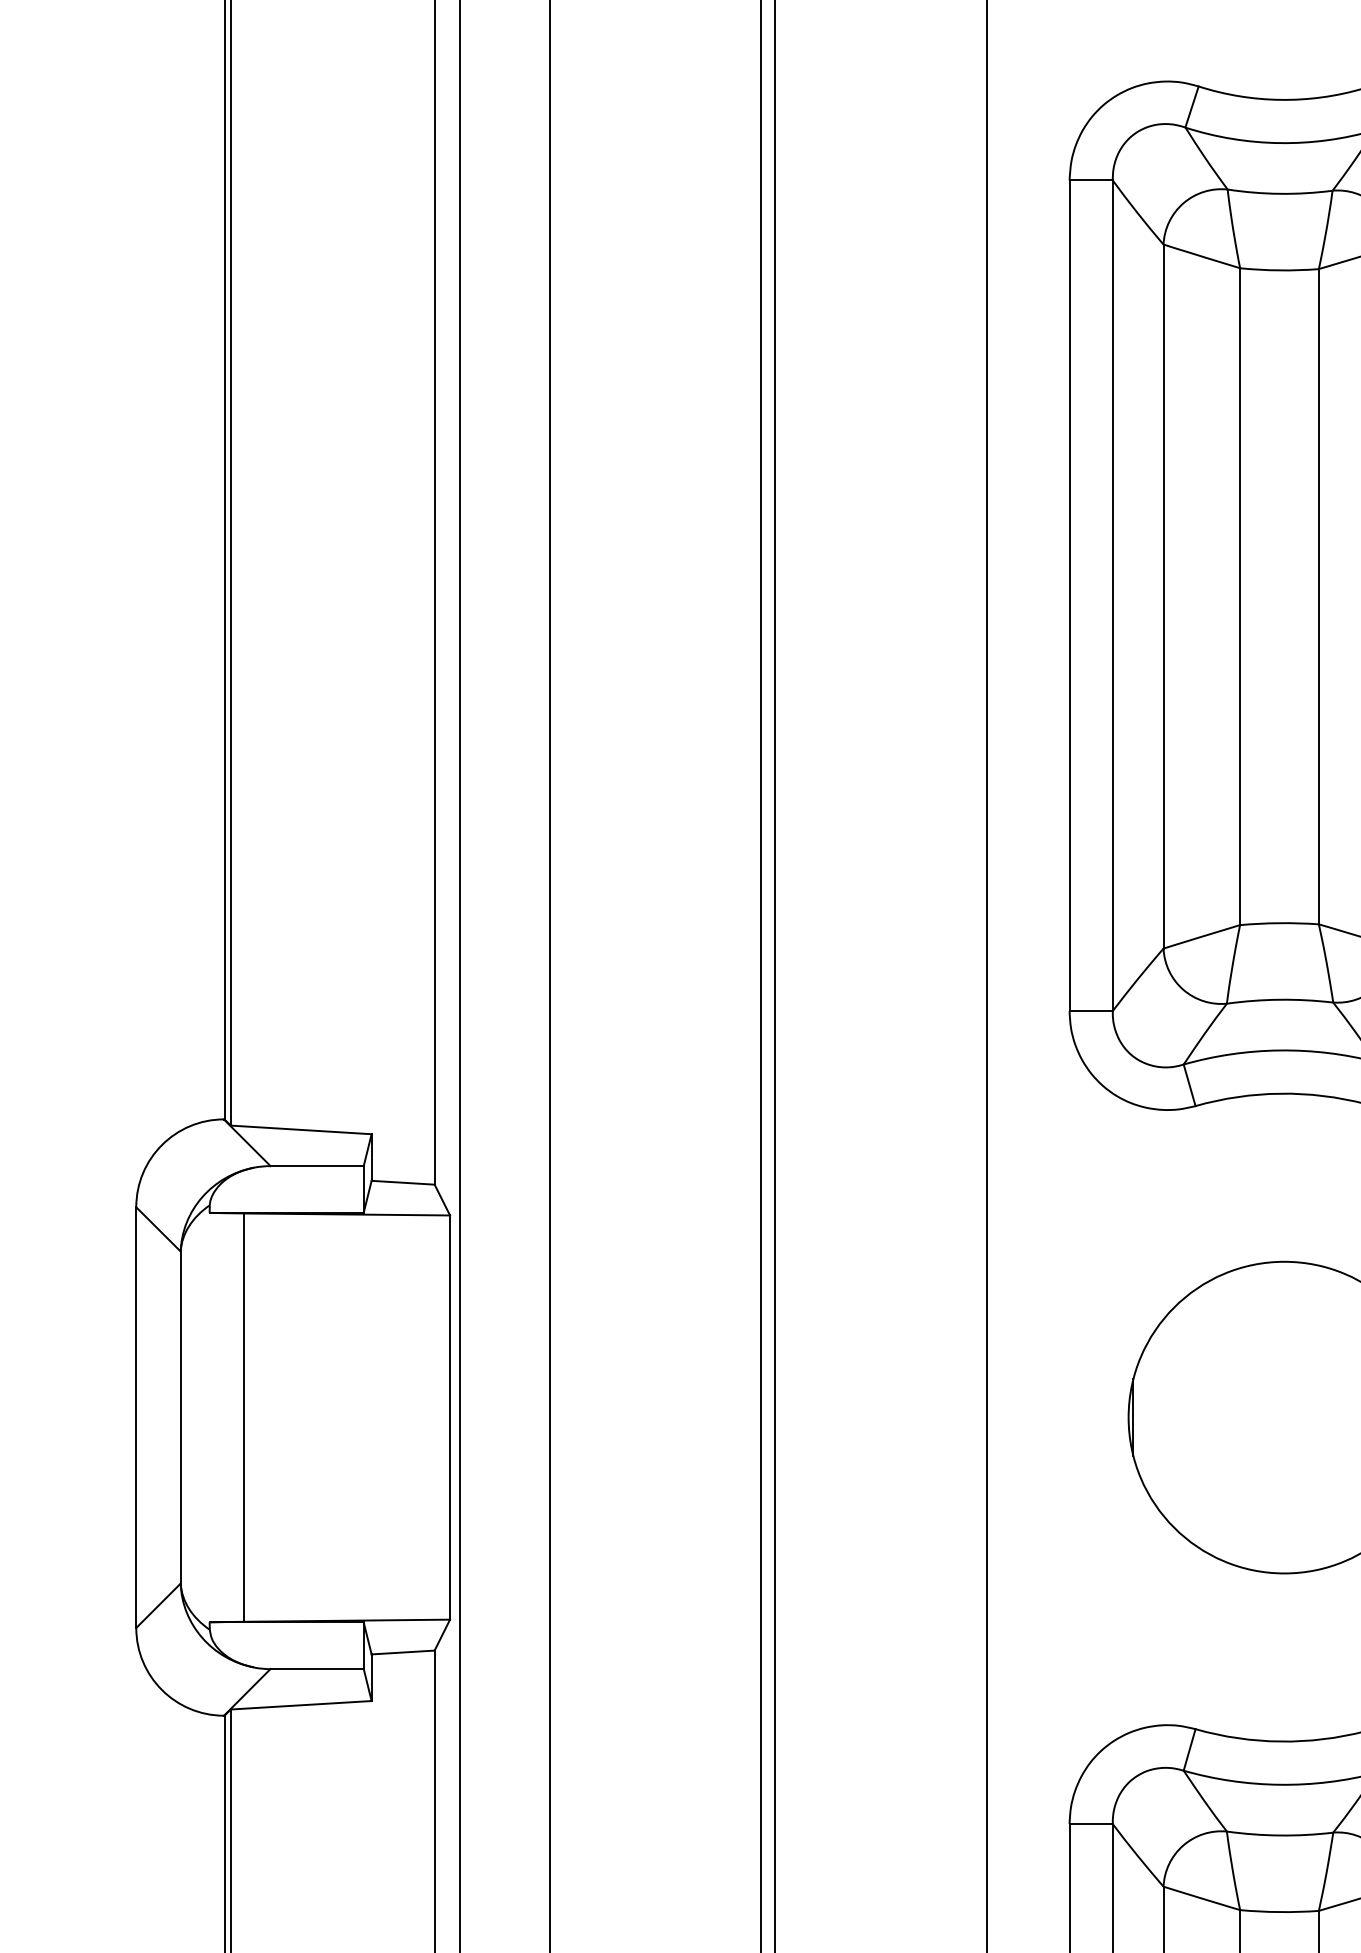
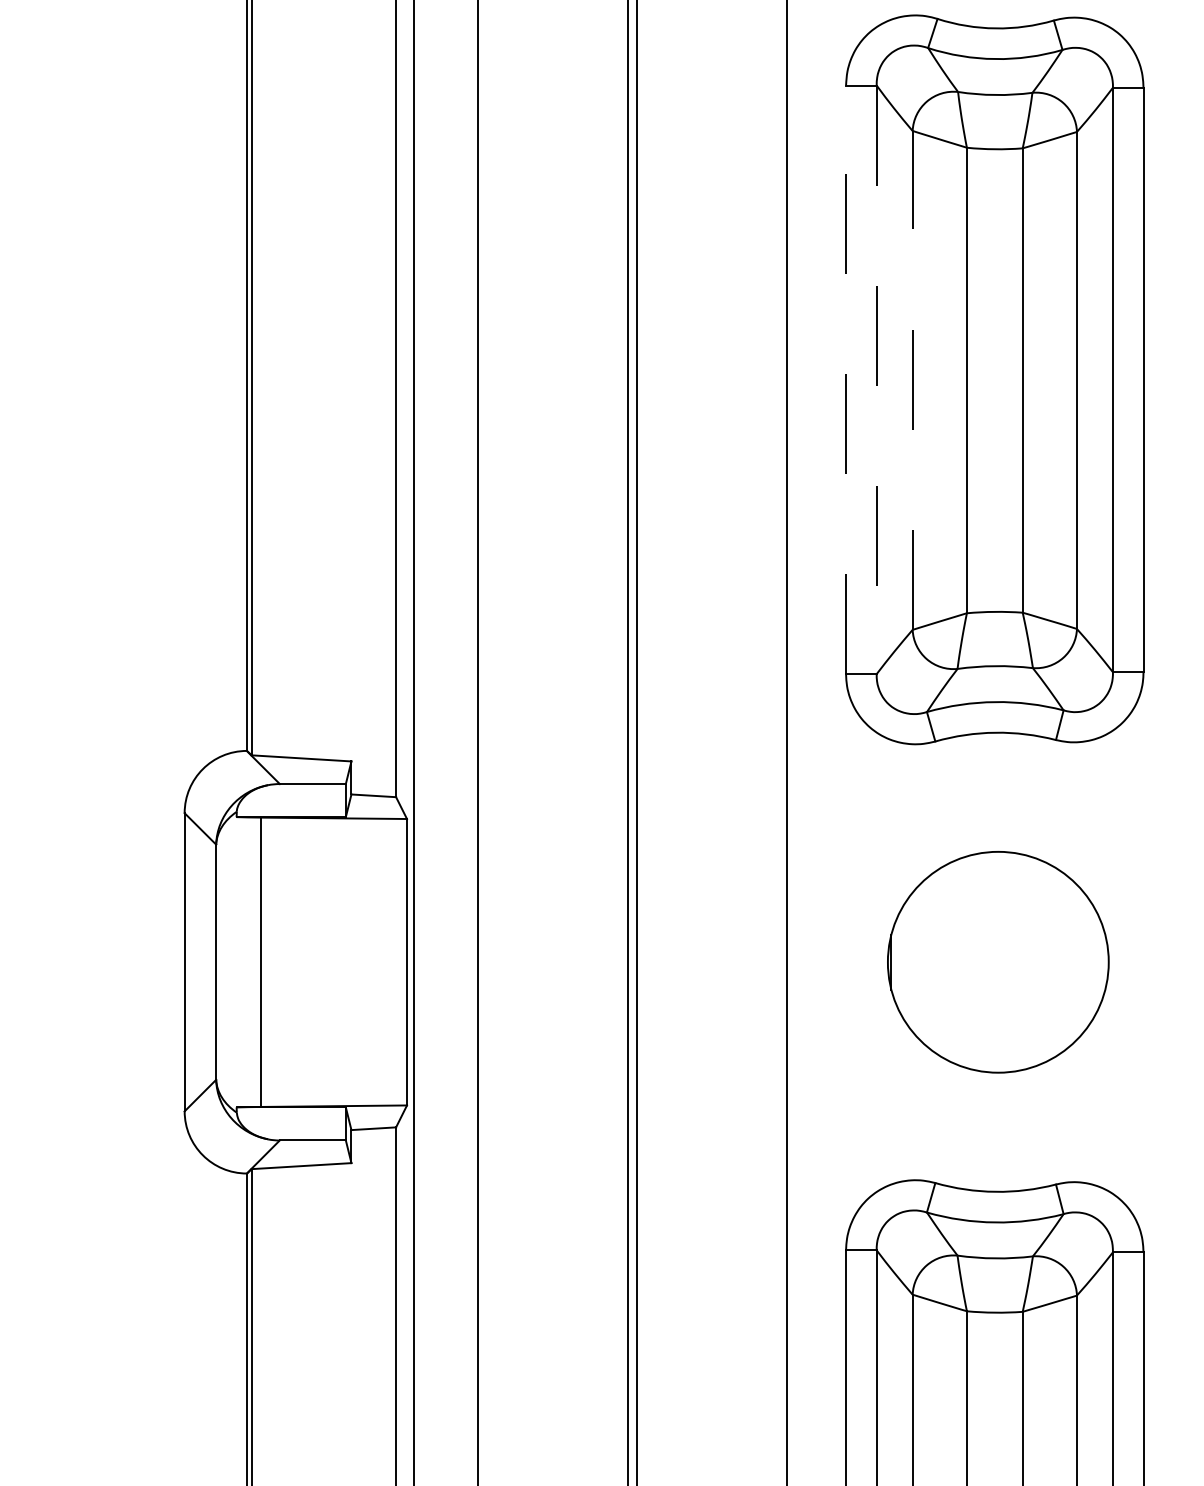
line: (1070, 595) -> (846, 379), solid -> dashed
line: (1163, 595) -> (912, 379), solid -> dashed
line: (1112, 596) -> (876, 380), solid -> dashed

